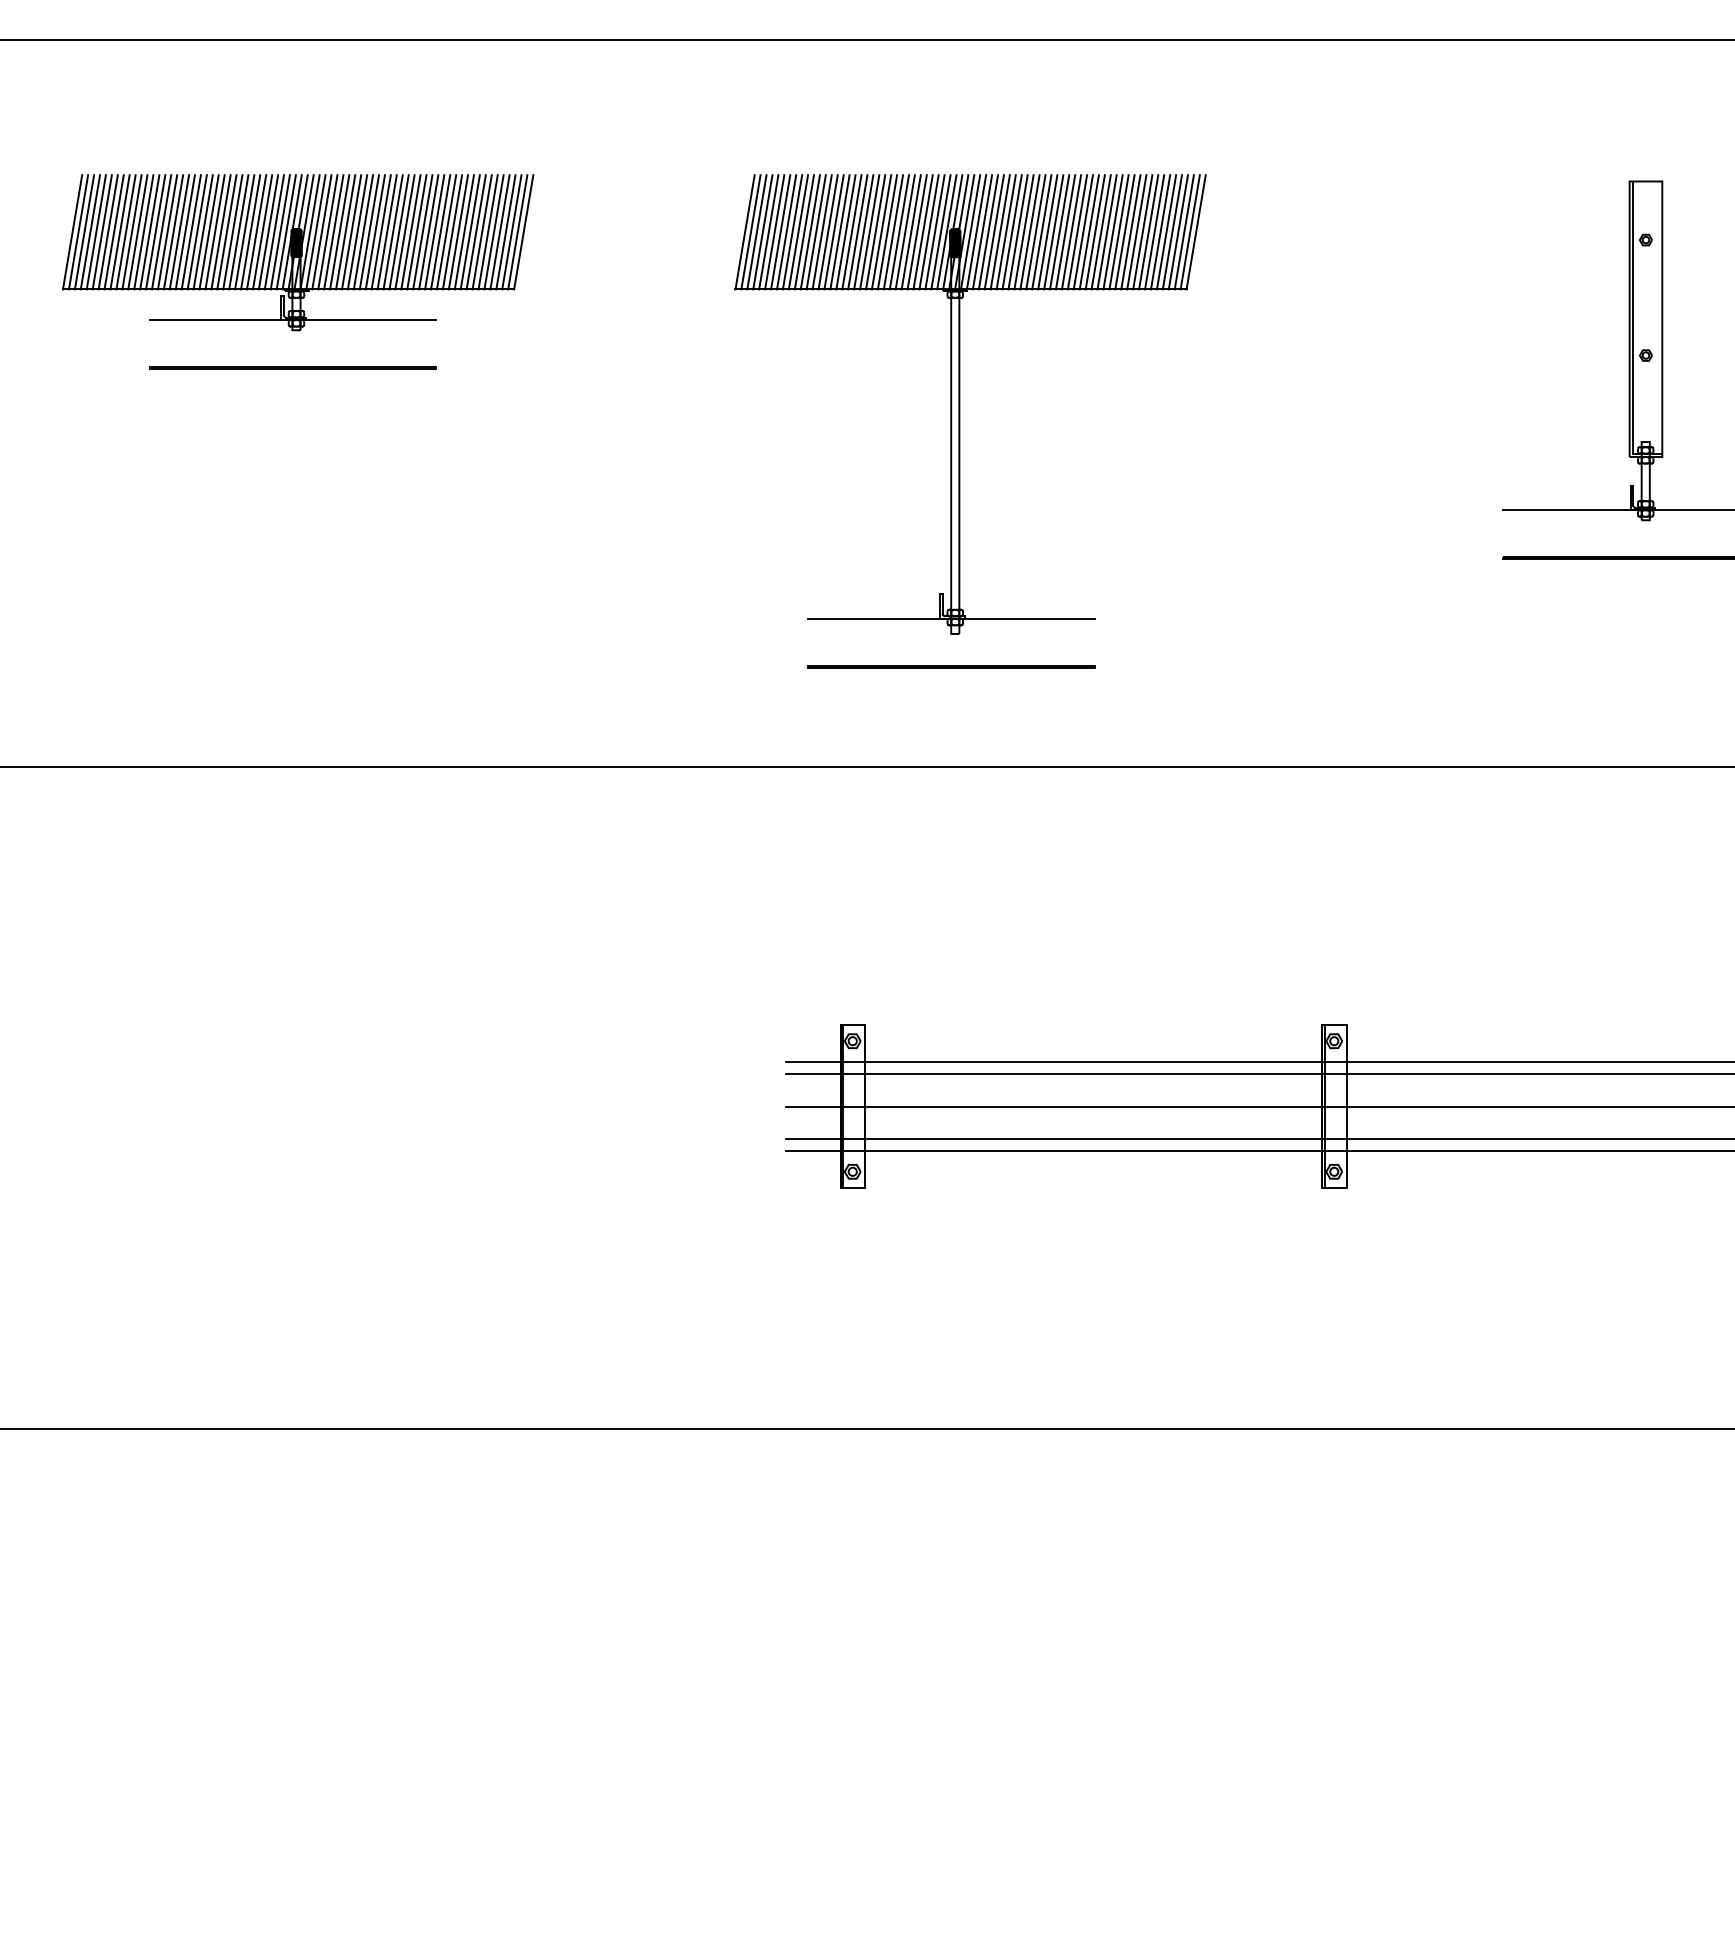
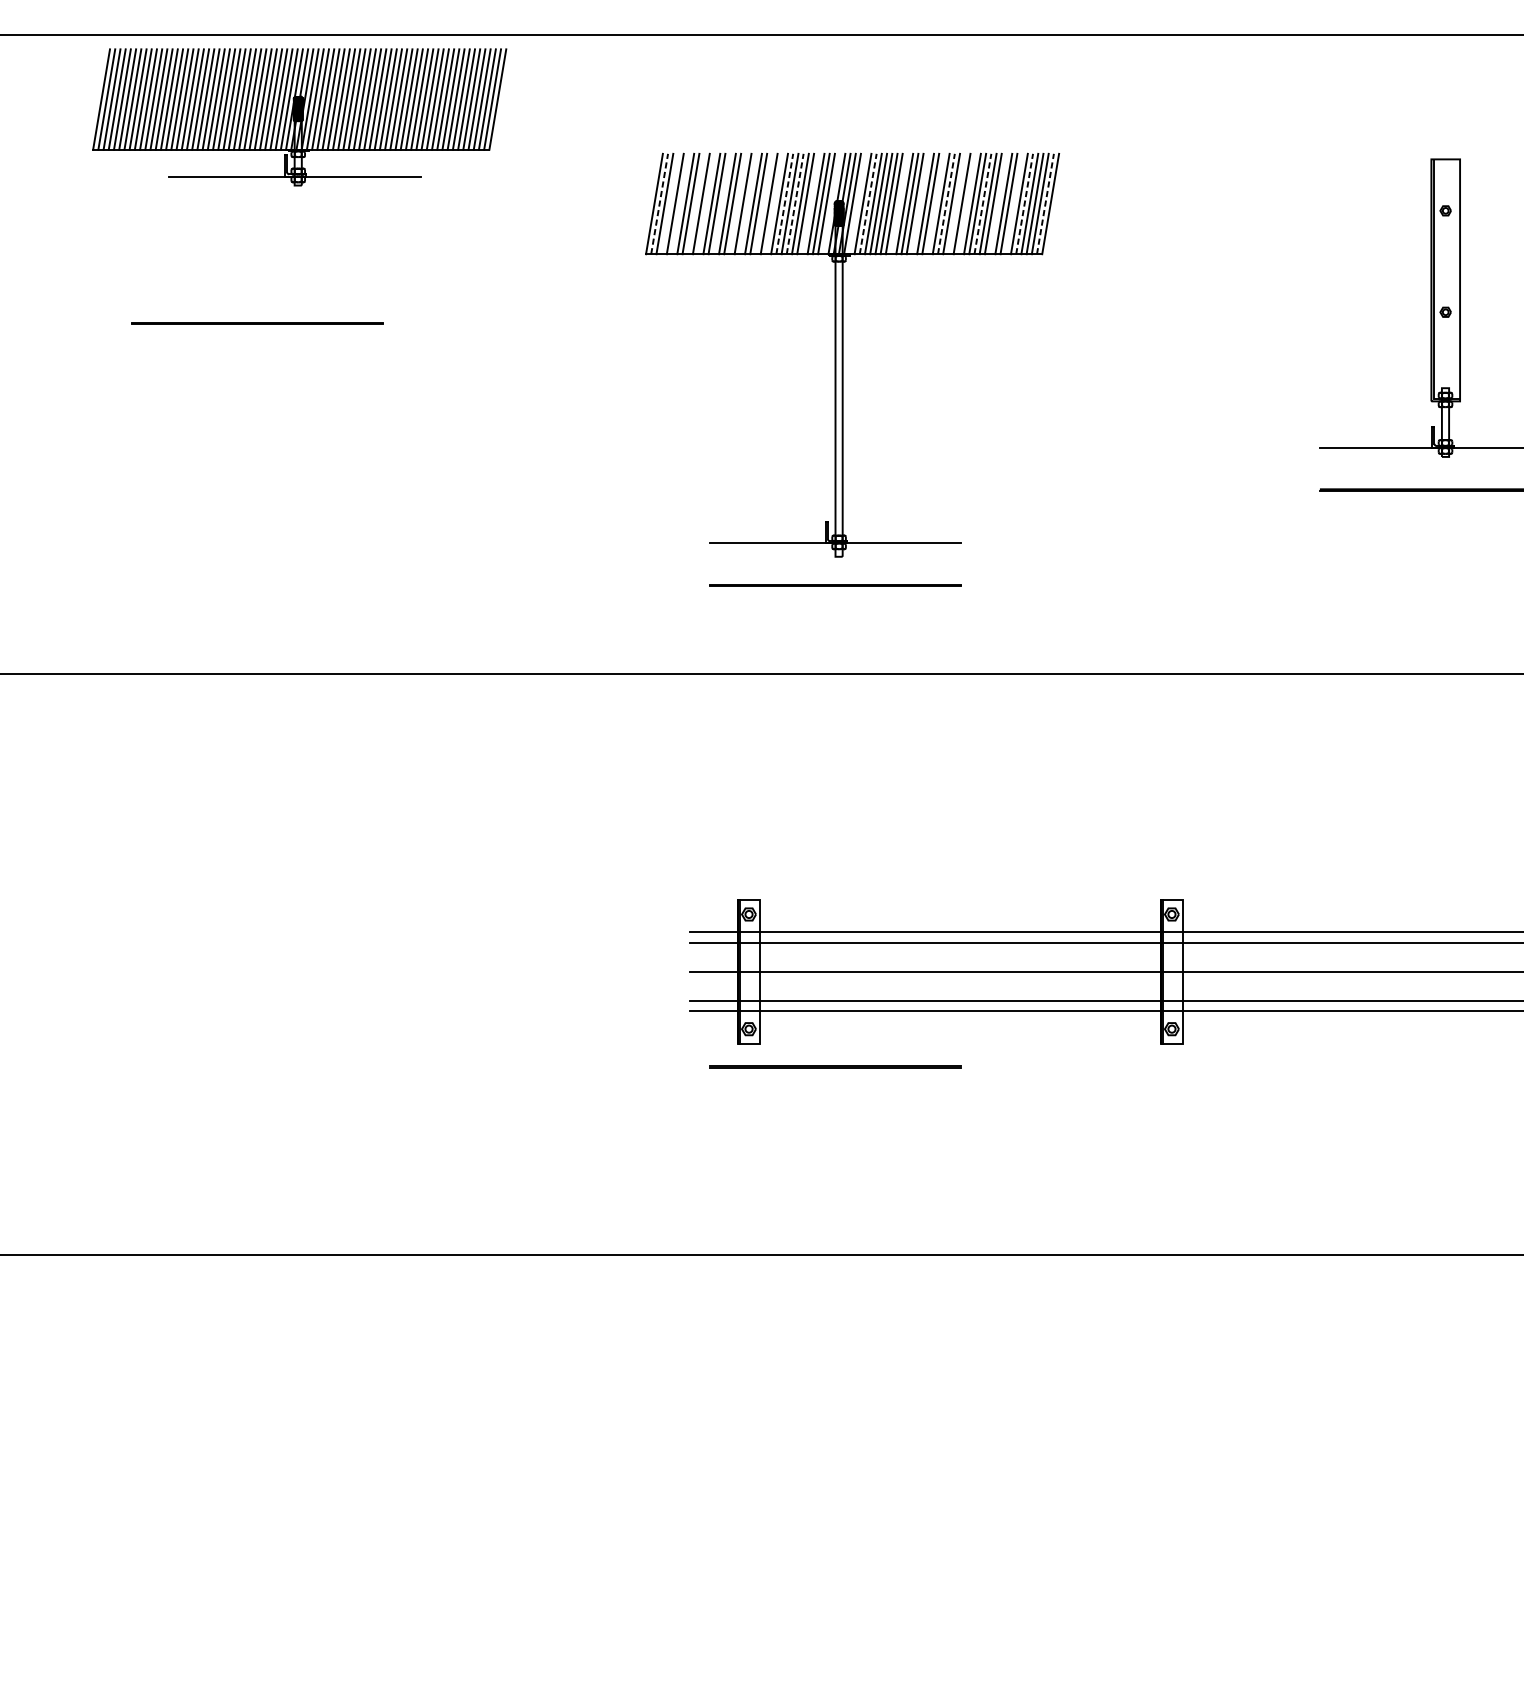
line: (750, 232) -> (659, 204), solid -> dashed
line: (762, 232) -> (669, 204), removed
line: (774, 232) -> (680, 204), removed
line: (792, 232) -> (696, 204), removed
line: (804, 232) -> (706, 204), removed
line: (821, 232) -> (721, 204), removed
line: (839, 232) -> (737, 204), removed
line: (851, 232) -> (747, 204), removed
line: (869, 232) -> (763, 204), removed
line: (881, 232) -> (774, 204), removed
line: (893, 232) -> (784, 204), solid -> dashed
line: (905, 232) -> (795, 204), solid -> dashed
line: (922, 232) -> (810, 204), removed
line: (946, 232) -> (831, 204), removed
line: (976, 232) -> (857, 204), removed
line: (988, 232) -> (868, 204), solid -> dashed
line: (1023, 232) -> (899, 204), removed
line: (1047, 232) -> (920, 204), removed
line: (1065, 232) -> (935, 204), removed
line: (1077, 232) -> (946, 204), solid -> dashed
line: (1088, 232) -> (956, 204), removed
line: (1100, 232) -> (966, 204), removed
line: (1119, 232) -> (983, 204), solid -> dashed
line: (1136, 232) -> (998, 204), removed
line: (1154, 232) -> (1014, 204), removed
line: (1166, 232) -> (1024, 204), solid -> dashed
line: (1190, 232) -> (1045, 204), solid -> dashed
part: (298, 252) -> (300, 117), moved
line: (951, 1214) -> (835, 1066), added

